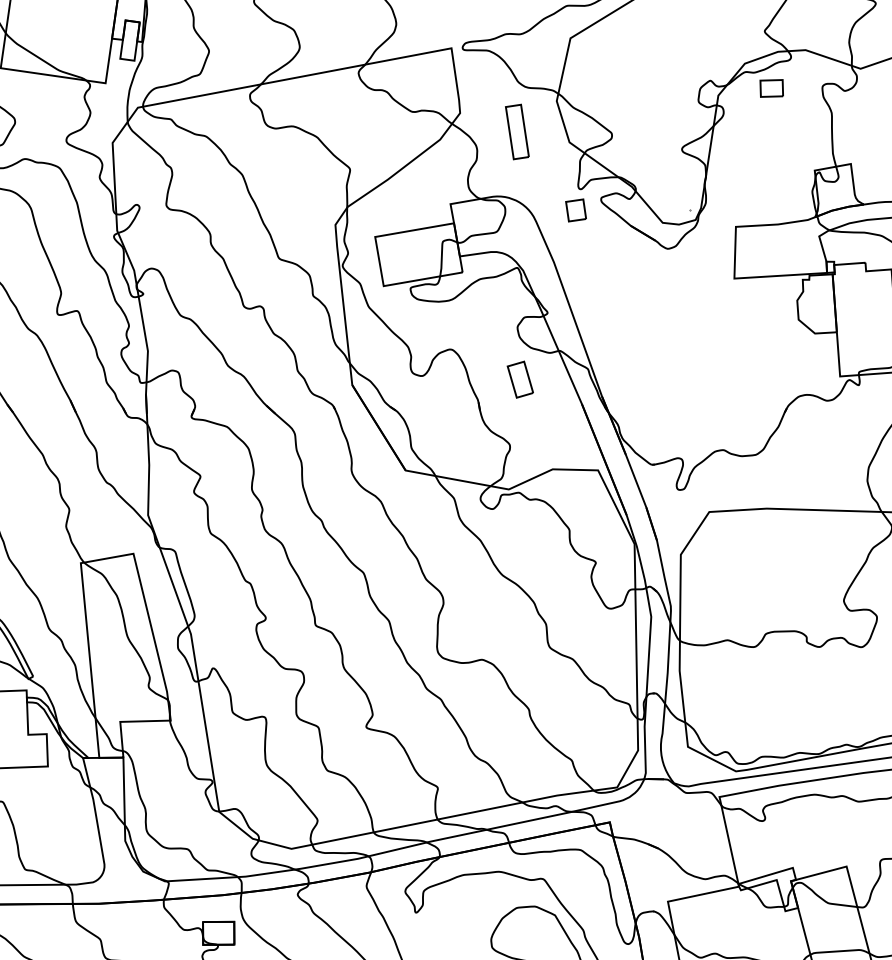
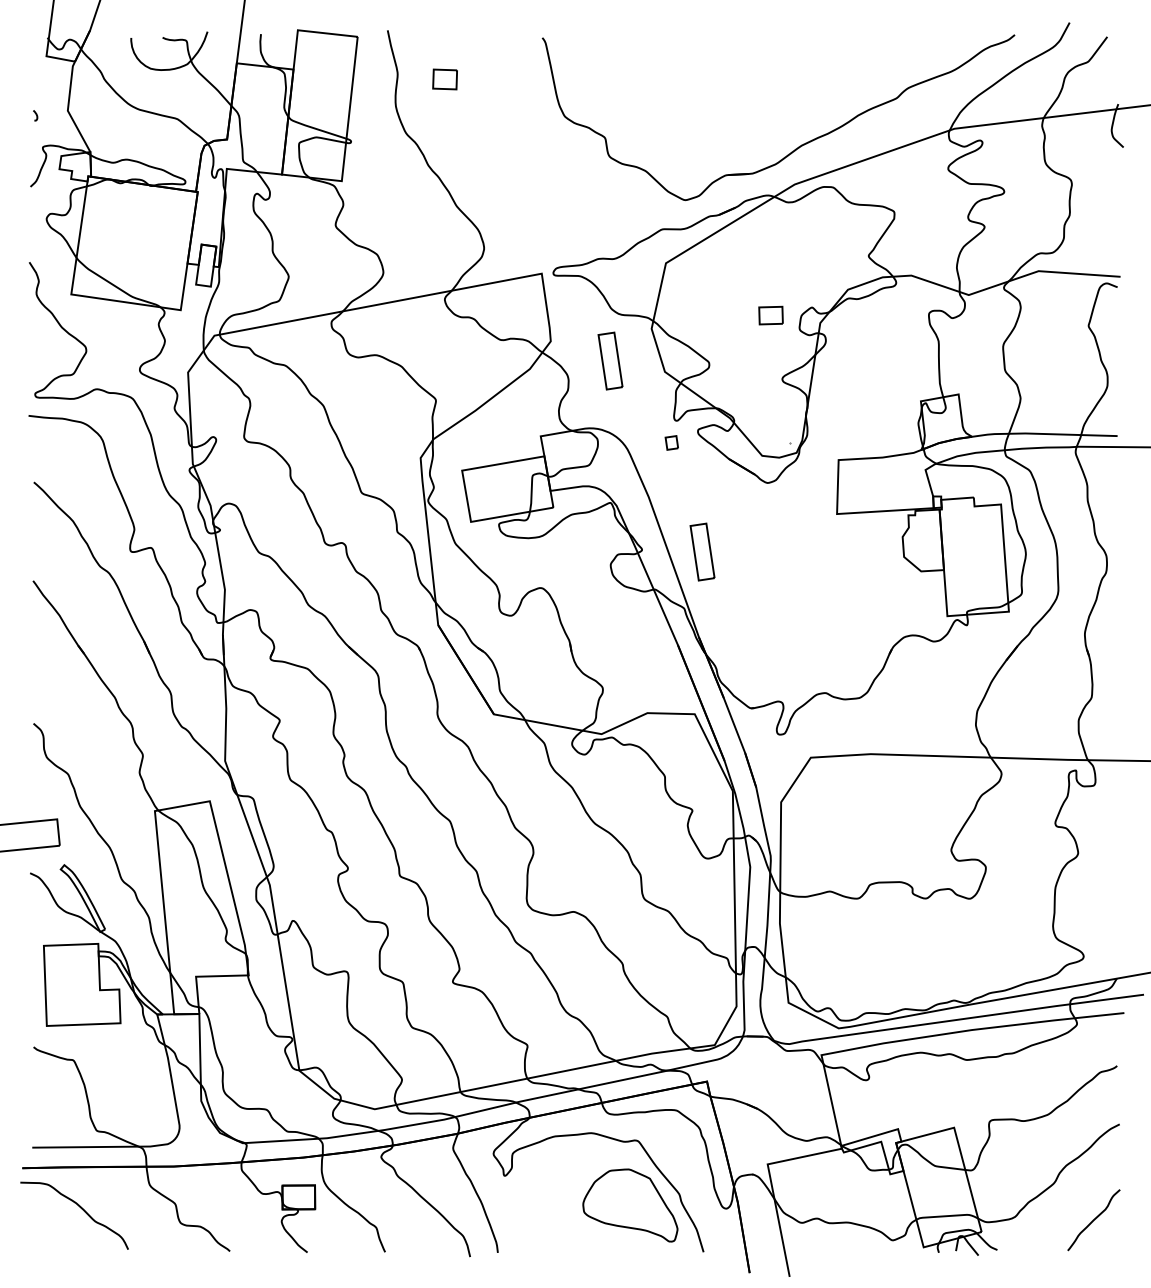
part: (771, 88) -> (770, 315), moved
part: (575, 210) -> (671, 442), size x0.6
part: (605, 314) -> (702, 551), added
part: (520, 379) -> (613, 619), removed

